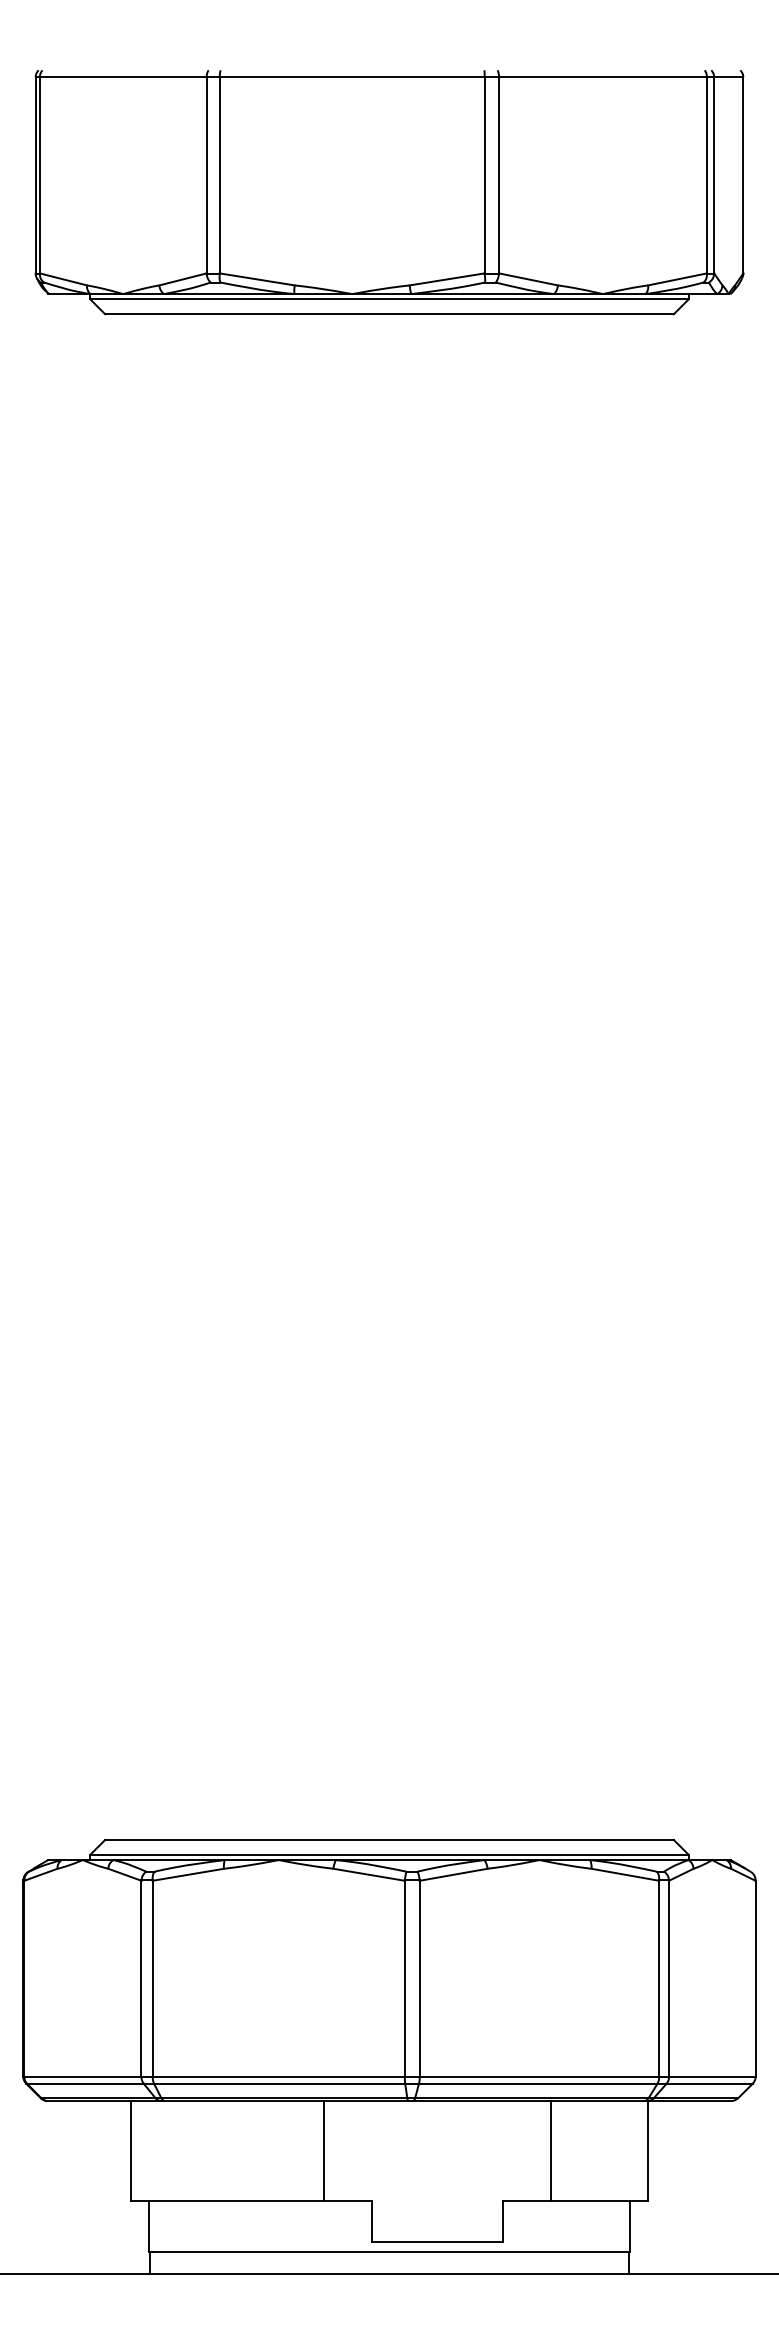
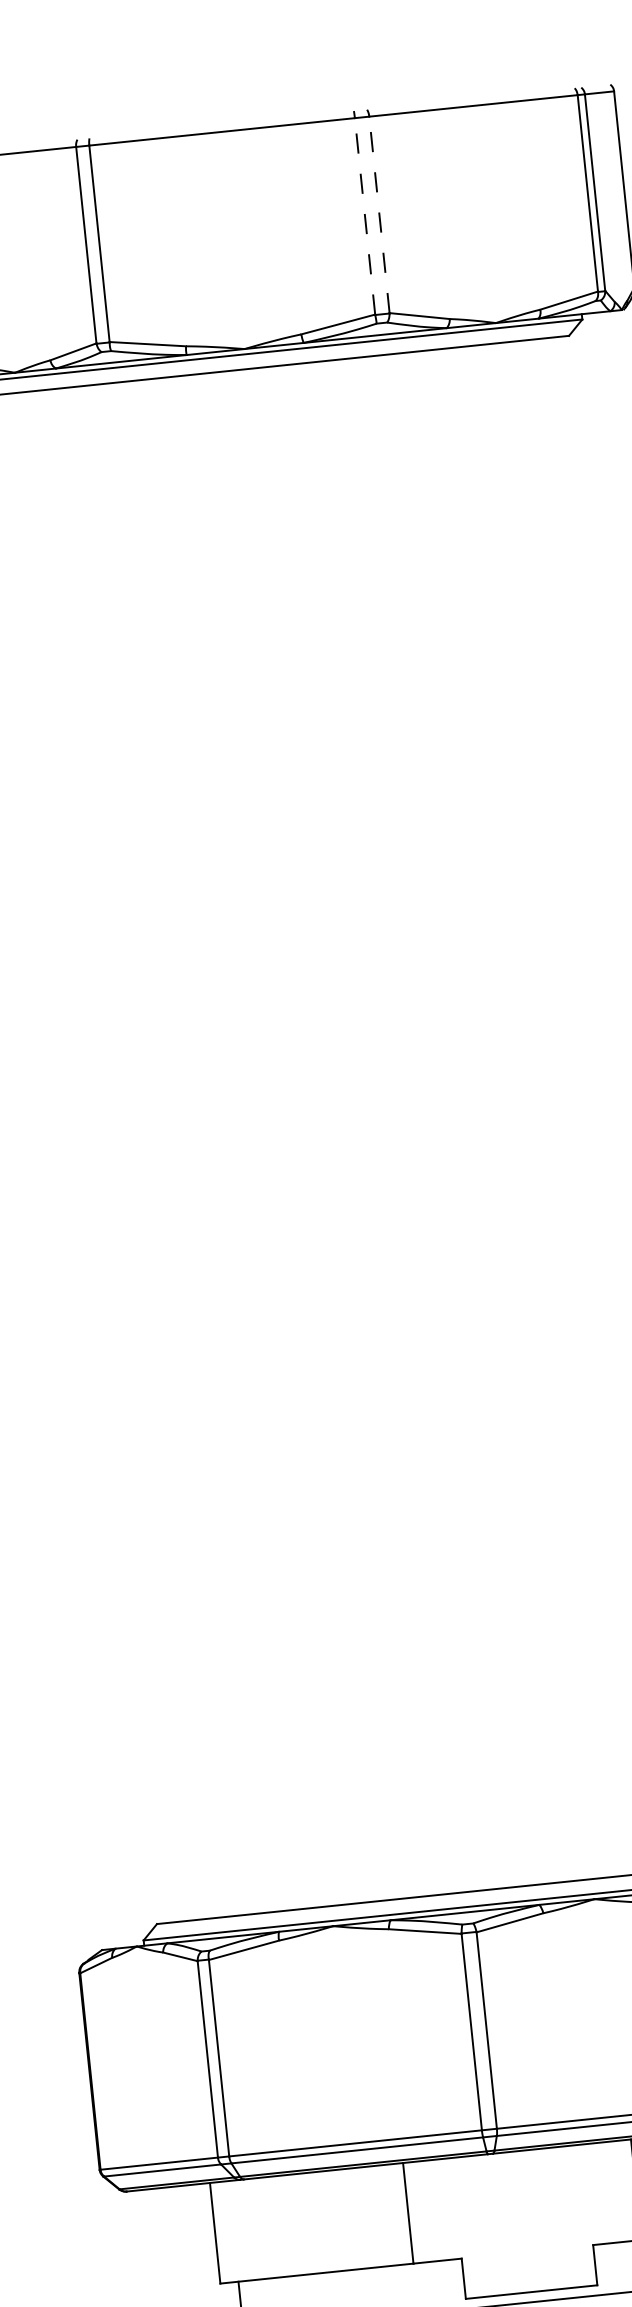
line: (484, 175) -> (364, 216), solid -> dashed
line: (499, 175) -> (379, 214), solid -> dashed

